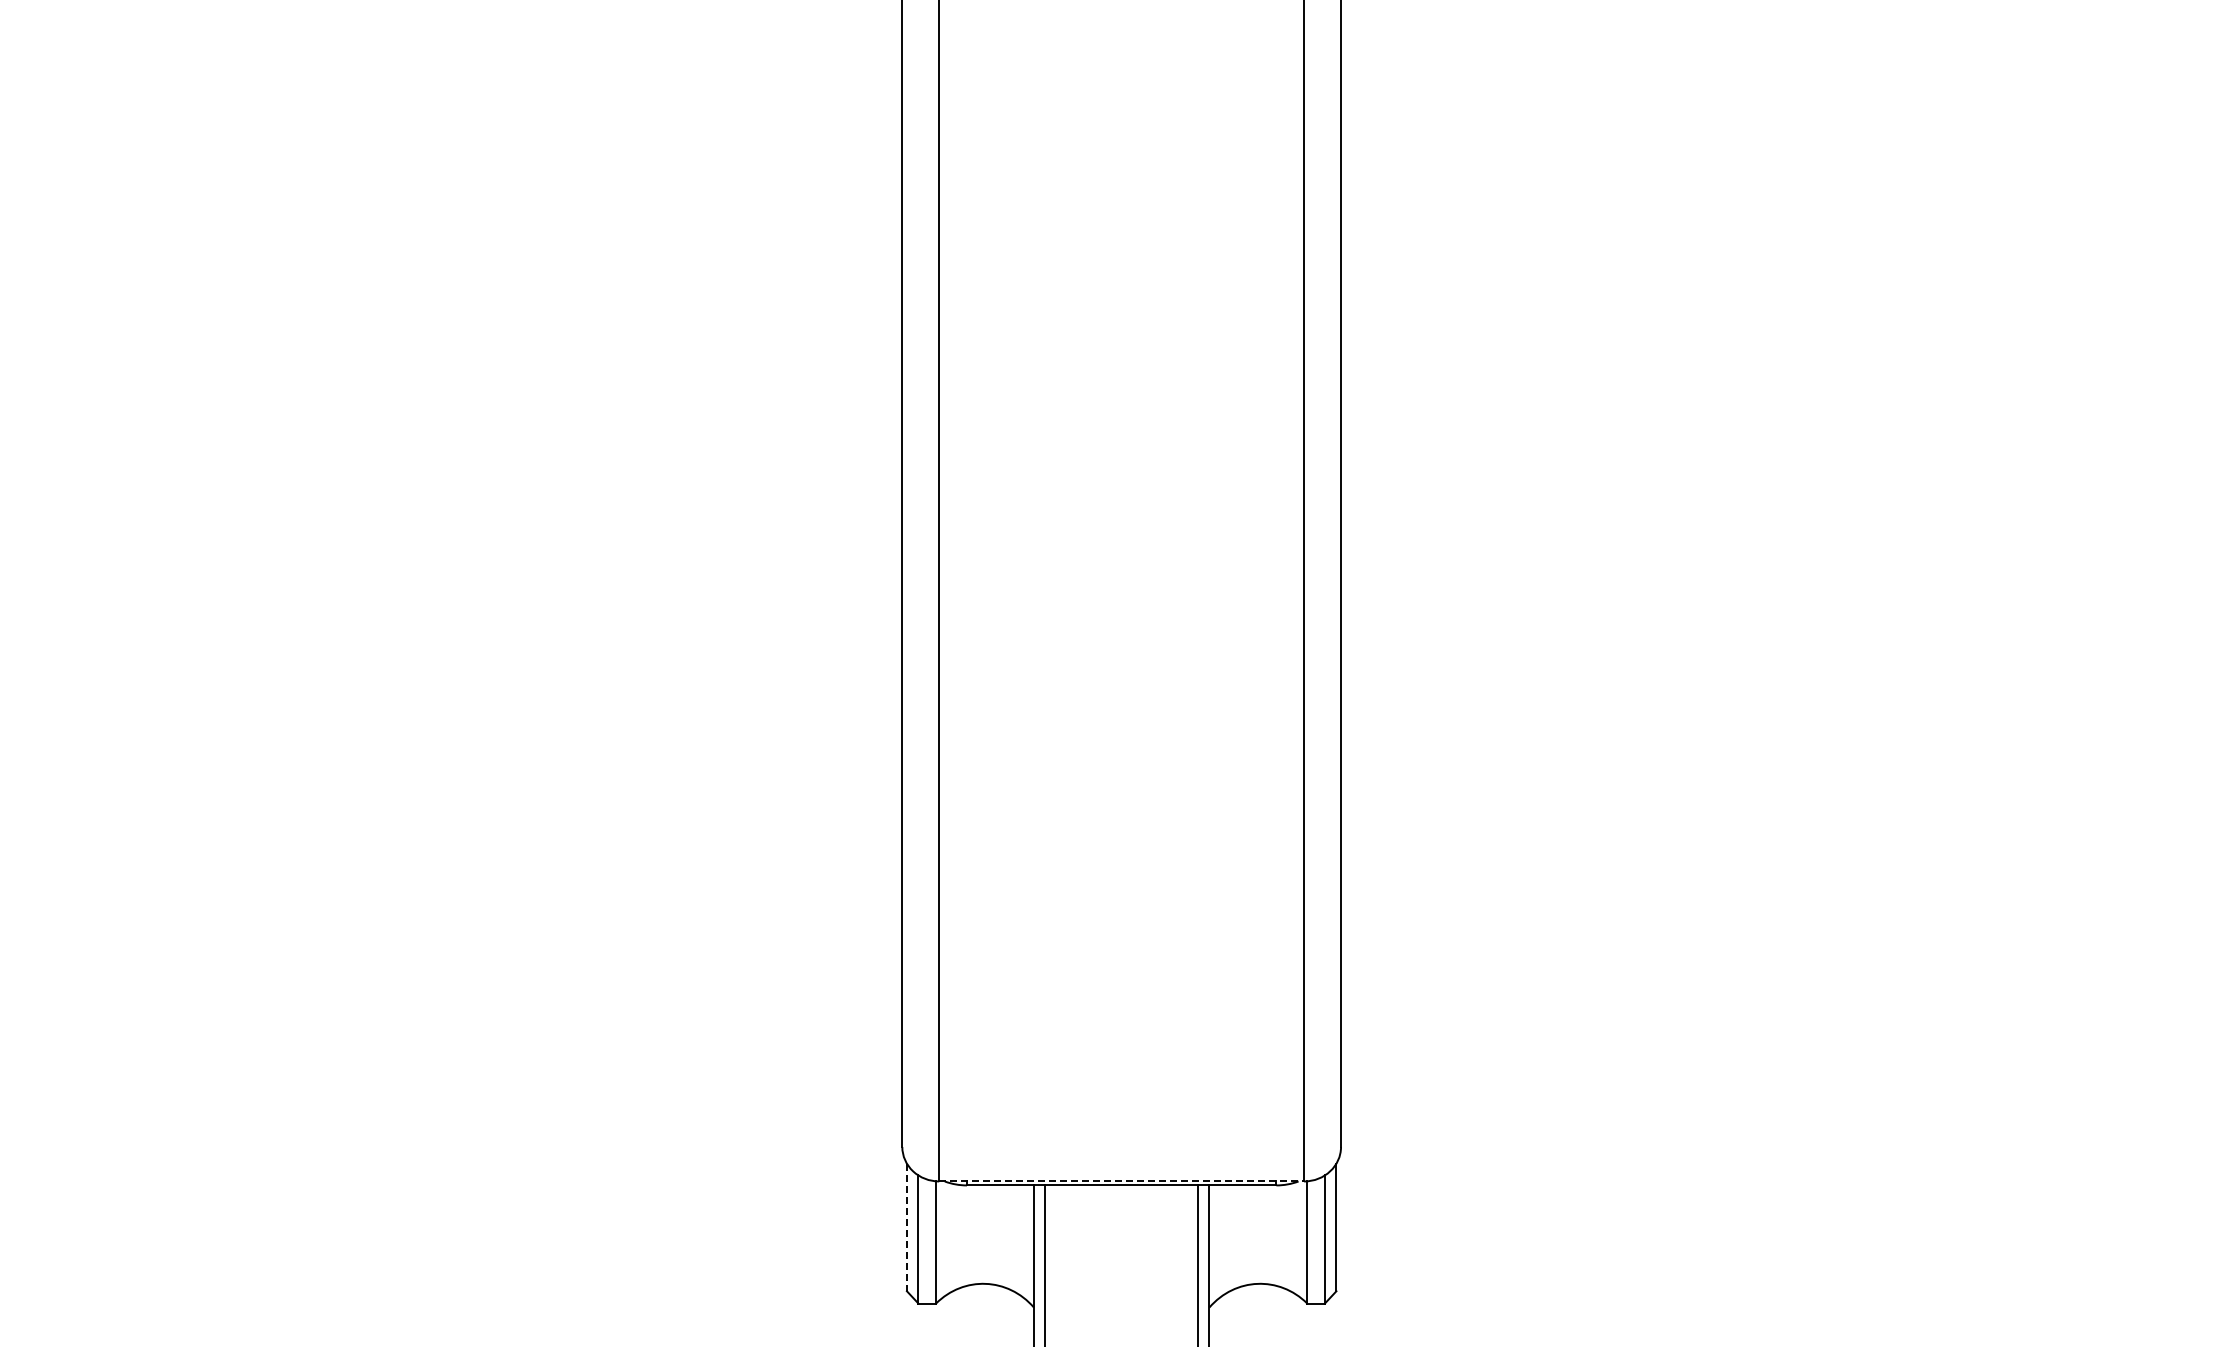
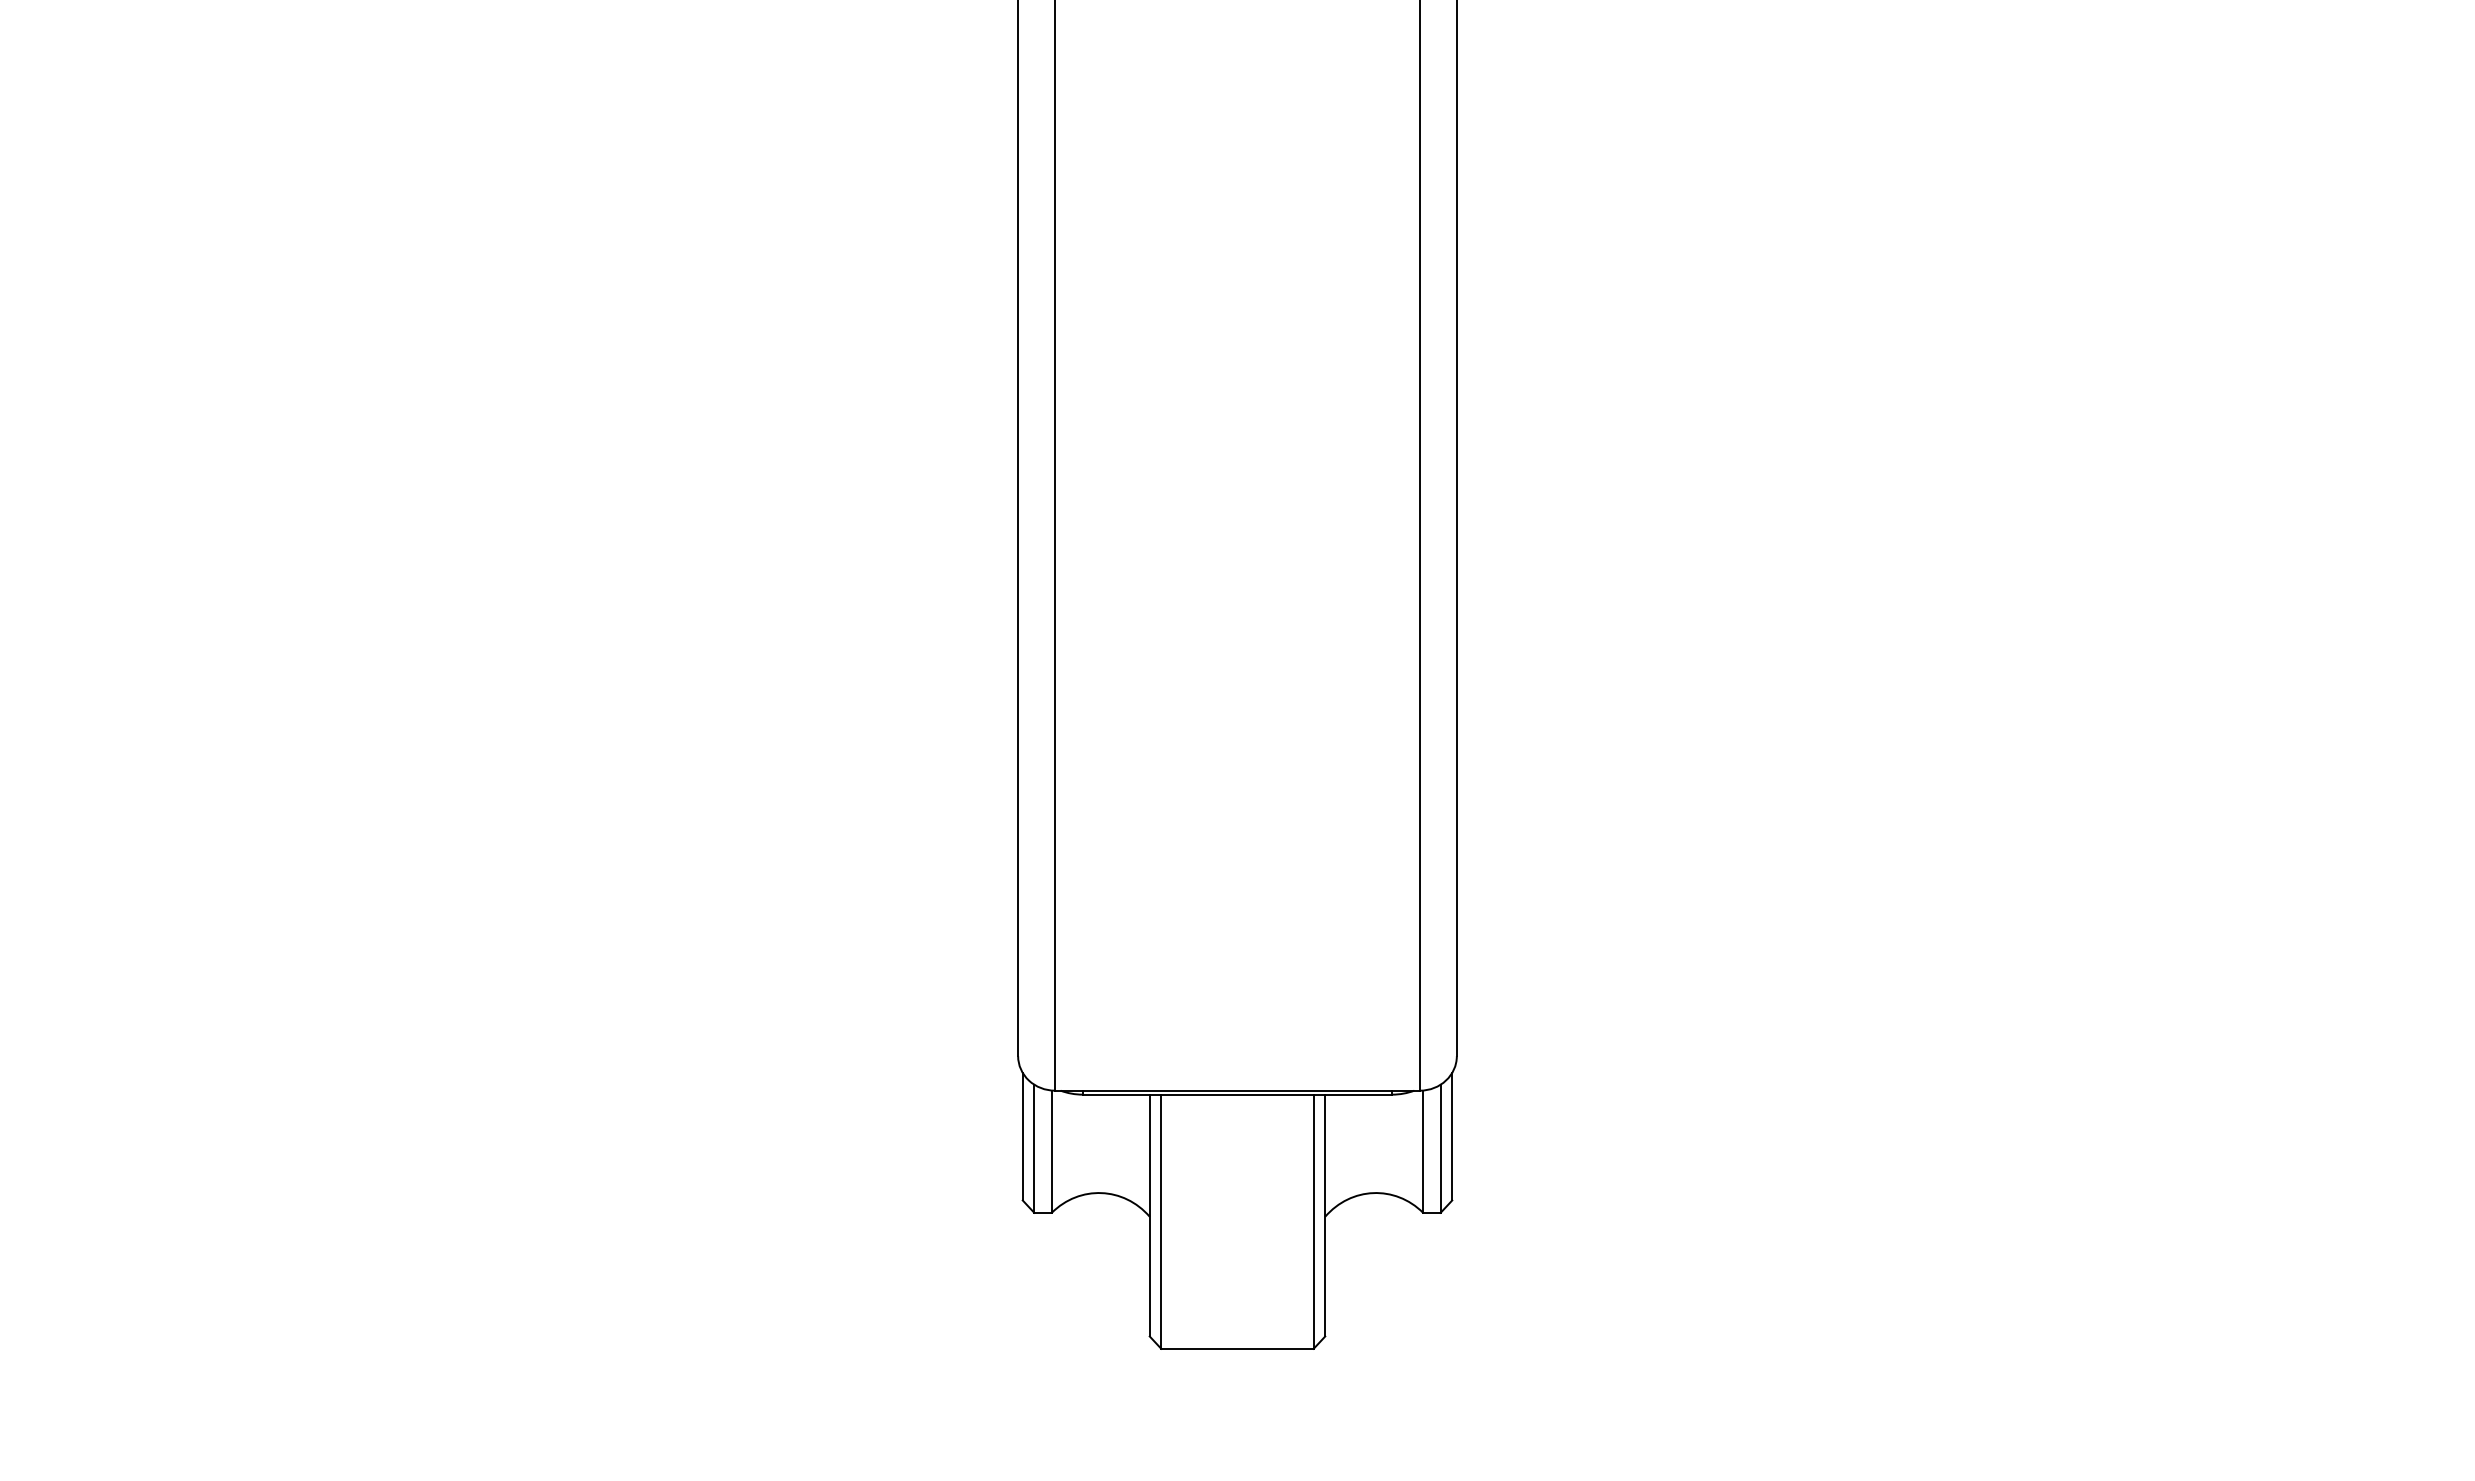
line: (1121, 1181) -> (1237, 1090), dashed -> solid
line: (906, 1227) -> (1022, 1136), dashed -> solid

